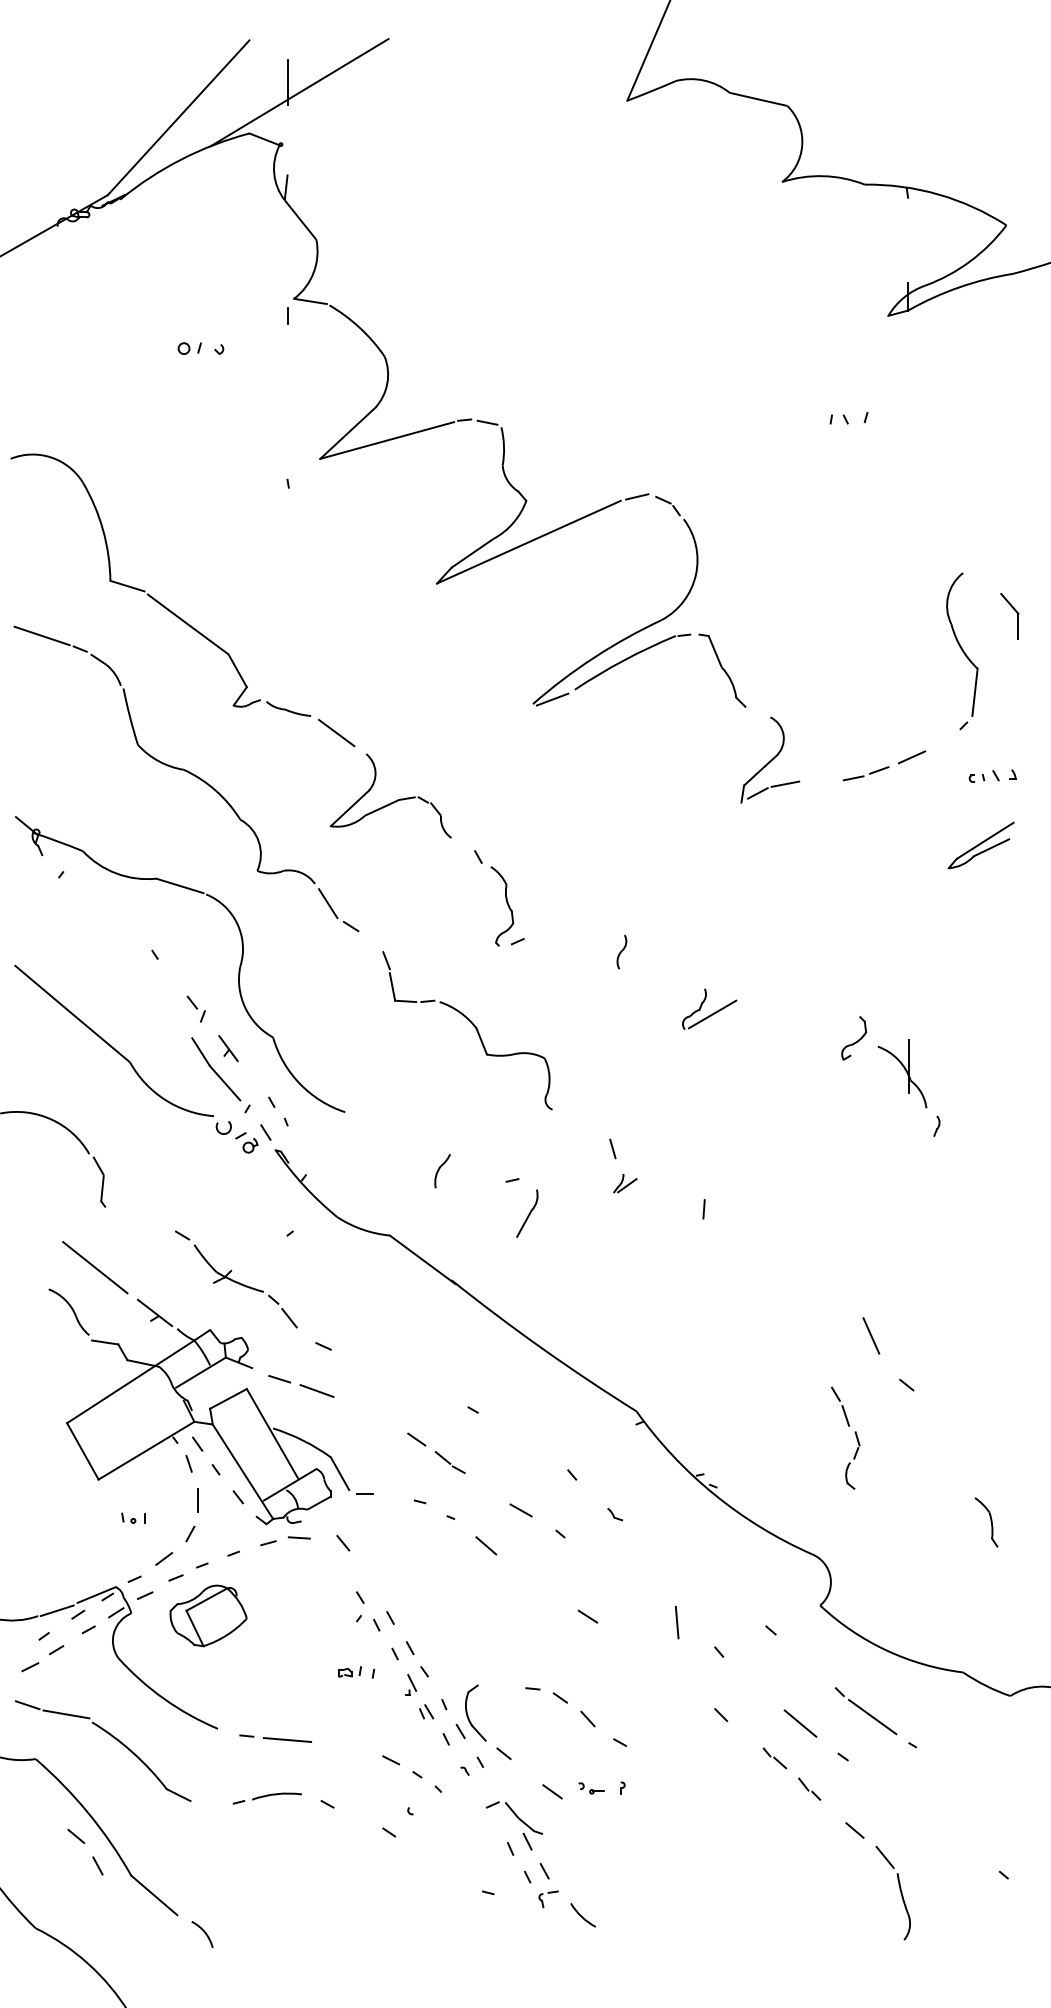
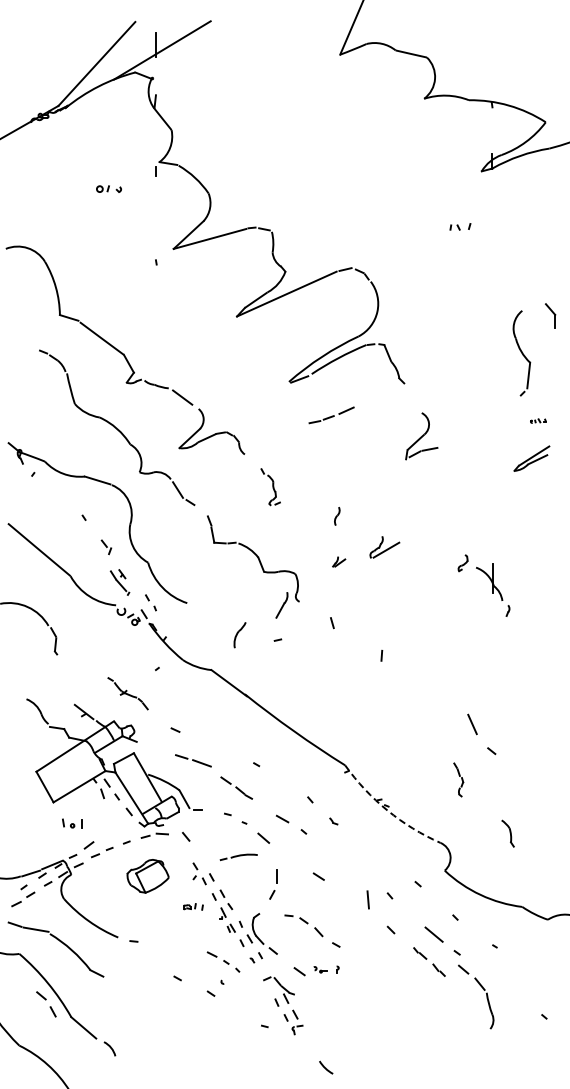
part: (1009, 614) -> (550, 315), moved
line: (41, 635) -> (22, 344), removed
part: (769, 760) -> (421, 436), moved
part: (884, 766) -> (331, 415), moved
part: (993, 775) -> (538, 420), size x0.6
part: (498, 897) -> (270, 486), size x0.7
part: (852, 1037) -> (462, 562), size x0.7
part: (220, 1074) -> (119, 582), size x0.6
part: (441, 1169) -> (239, 634), size x1.4
part: (626, 1182) -> (339, 561), moved
part: (526, 1214) -> (281, 605), moved
line: (94, 1267) -> (51, 687), removed
part: (235, 1278) -> (127, 693), size x0.6
line: (301, 1385) -> (193, 760), moved
part: (845, 1437) -> (458, 779), size x0.6
arc: (714, 1494) -> (387, 810), solid -> dashed
part: (192, 1514) -> (273, 884), moved
part: (131, 1516) -> (71, 822), size x1.6
part: (985, 1522) -> (507, 833), moved
part: (207, 1616) -> (147, 876), moved
line: (675, 1621) -> (367, 899), moved
line: (873, 1715) -> (473, 930), removed
line: (286, 1739) -> (155, 943), removed
part: (266, 1798) -> (238, 857), moved
part: (891, 1868) -> (483, 990), moved
line: (581, 1915) -> (325, 1067), moved

